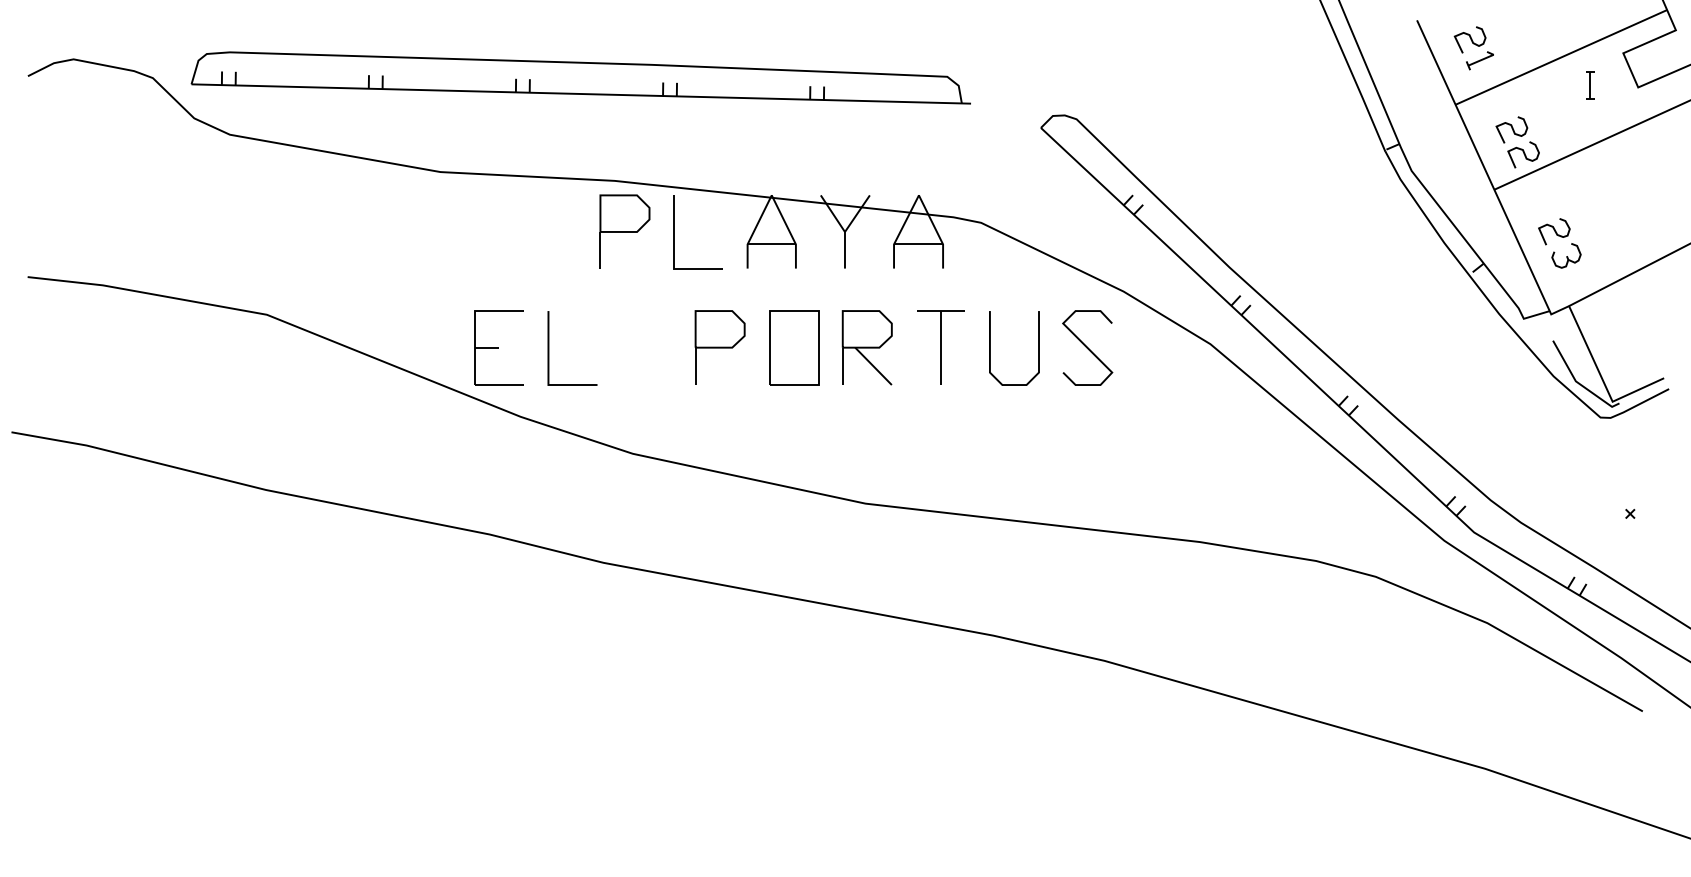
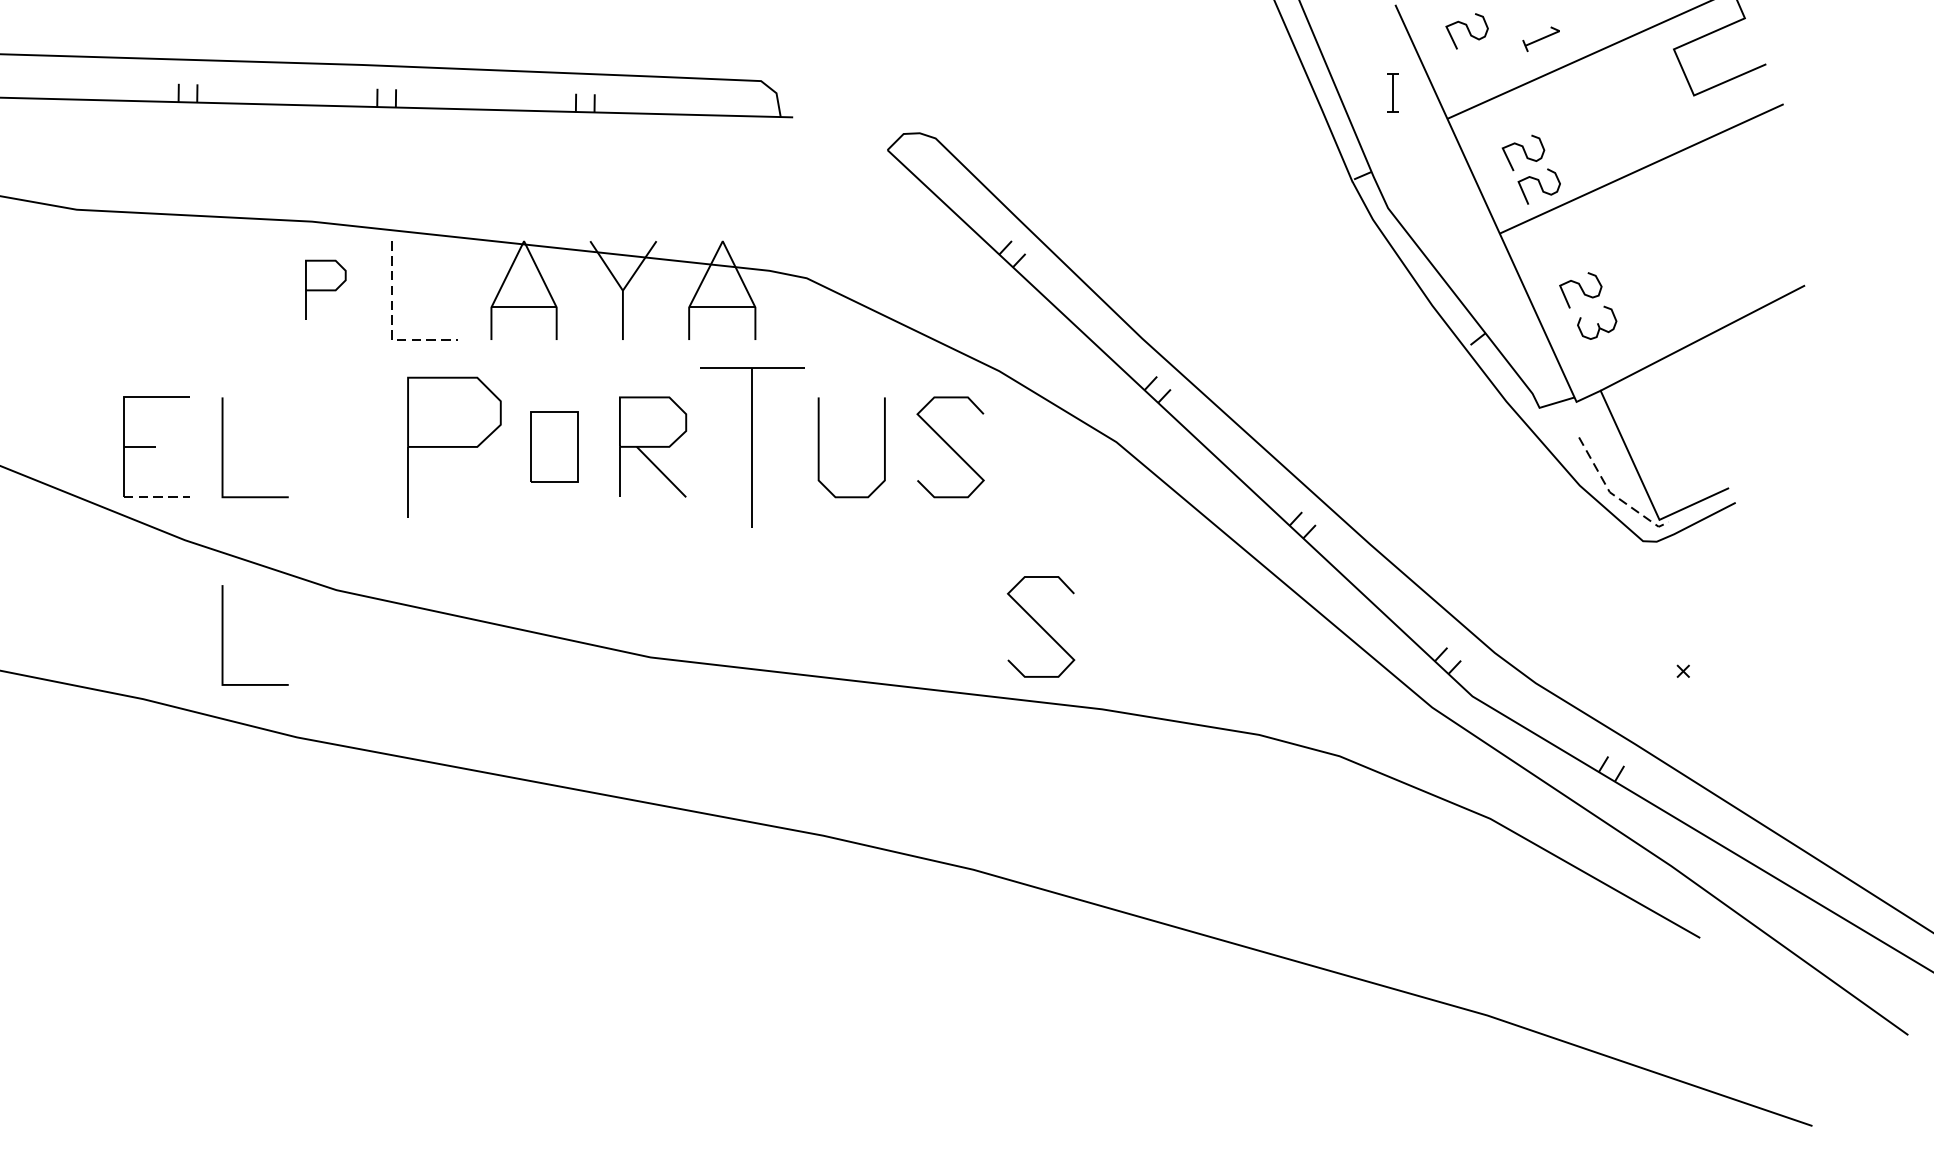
part: (1479, 60) -> (1540, 38), moved
part: (1590, 85) -> (1393, 92), moved
part: (624, 231) -> (325, 289), size x0.6
line: (673, 257) -> (391, 325), solid -> dashed
part: (719, 347) -> (453, 446), size x1.4
part: (794, 347) -> (554, 446), size x0.7
part: (940, 347) -> (751, 446), size x1.6
line: (1579, 383) -> (1614, 495), solid -> dashed
line: (499, 385) -> (156, 497), solid -> dashed
curve: (1154, 480) -> (1040, 626), added
line: (549, 487) -> (223, 635), added

